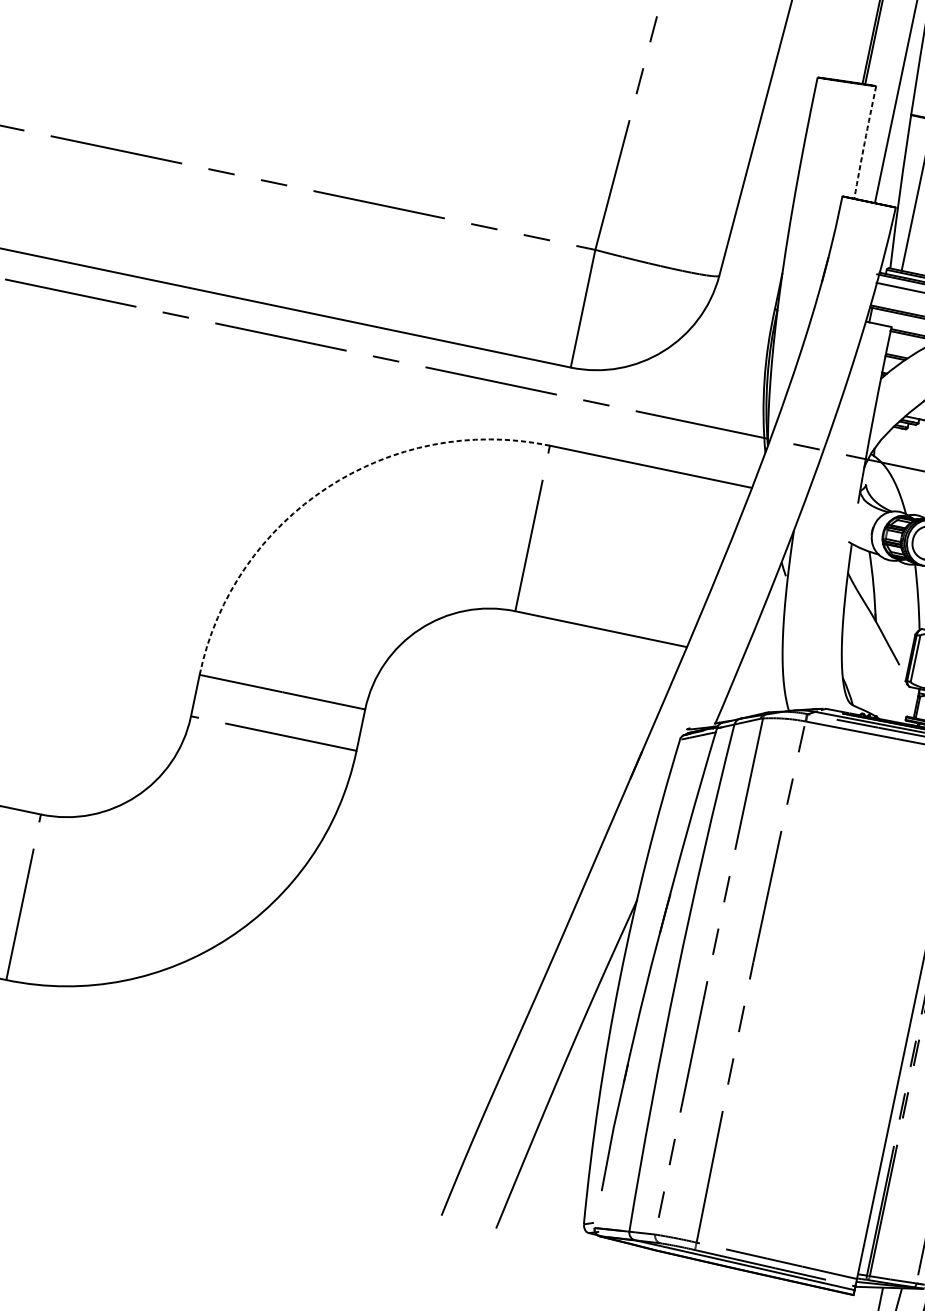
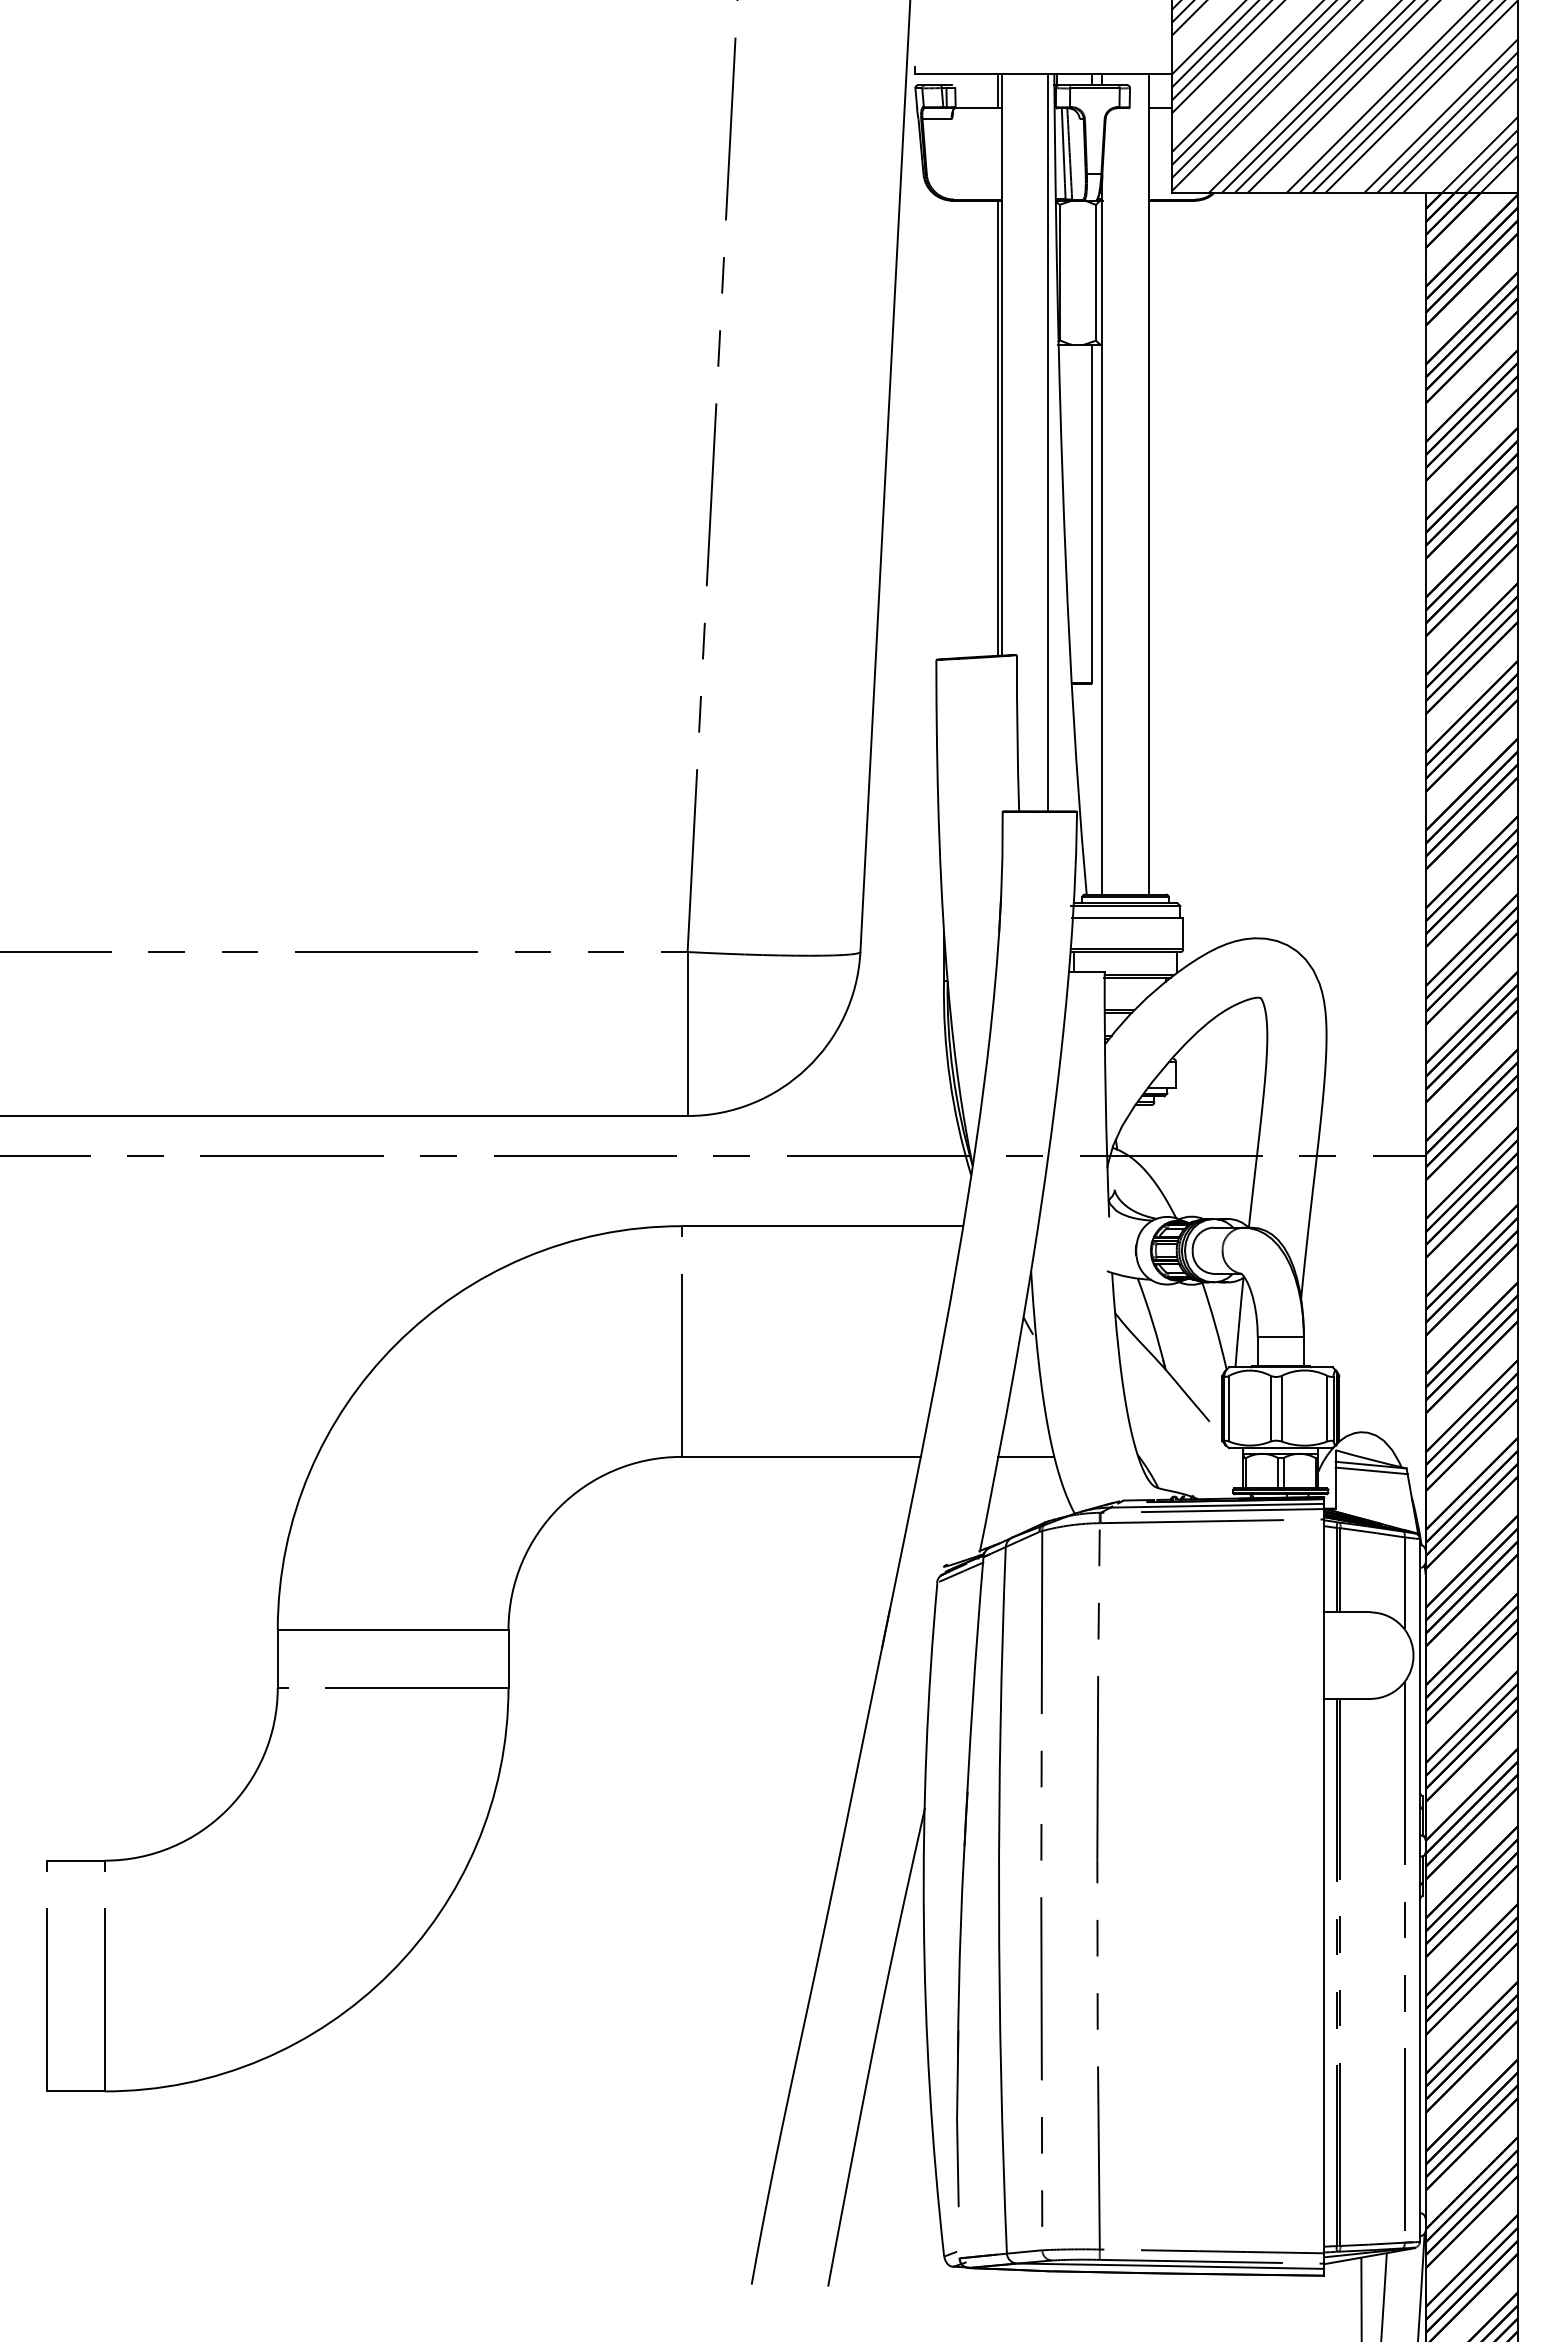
arc: (864, 142) -> (1017, 733), dashed -> solid
arc: (327, 487) -> (396, 1344), dashed -> solid
line: (762, 662) -> (1026, 1456), added

